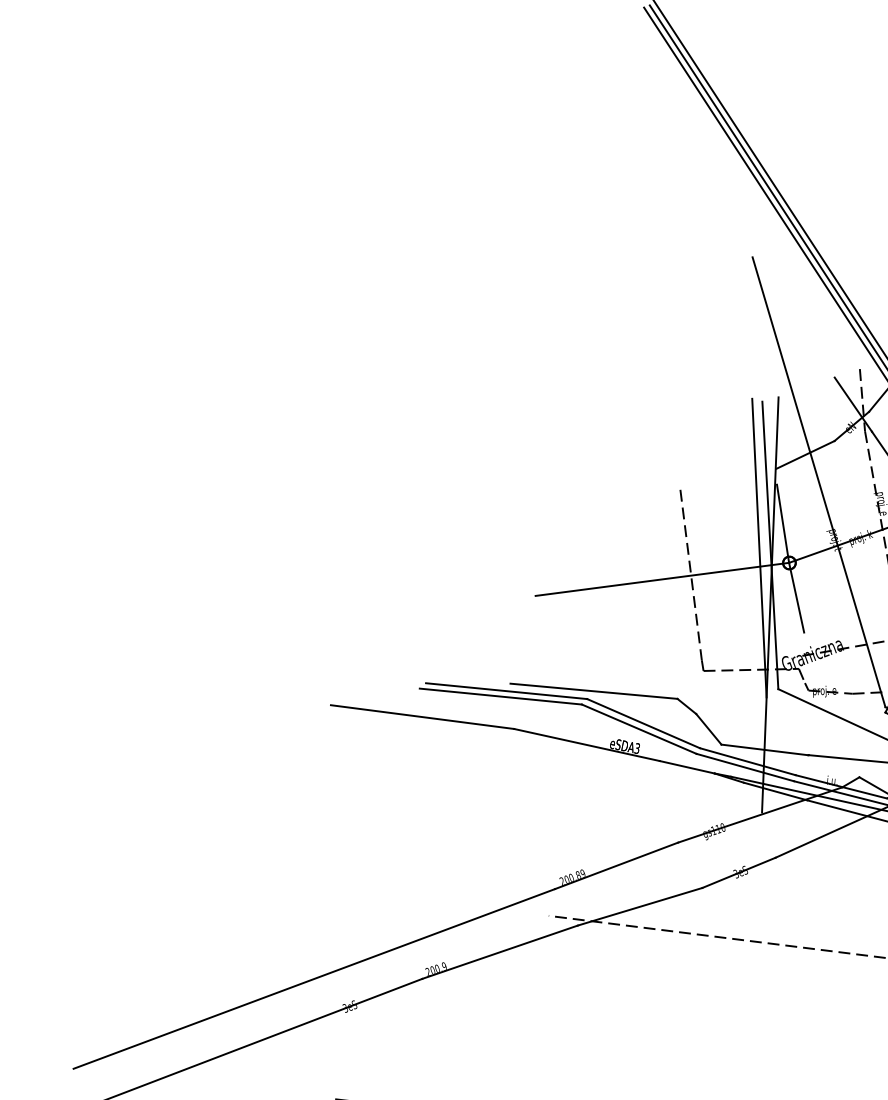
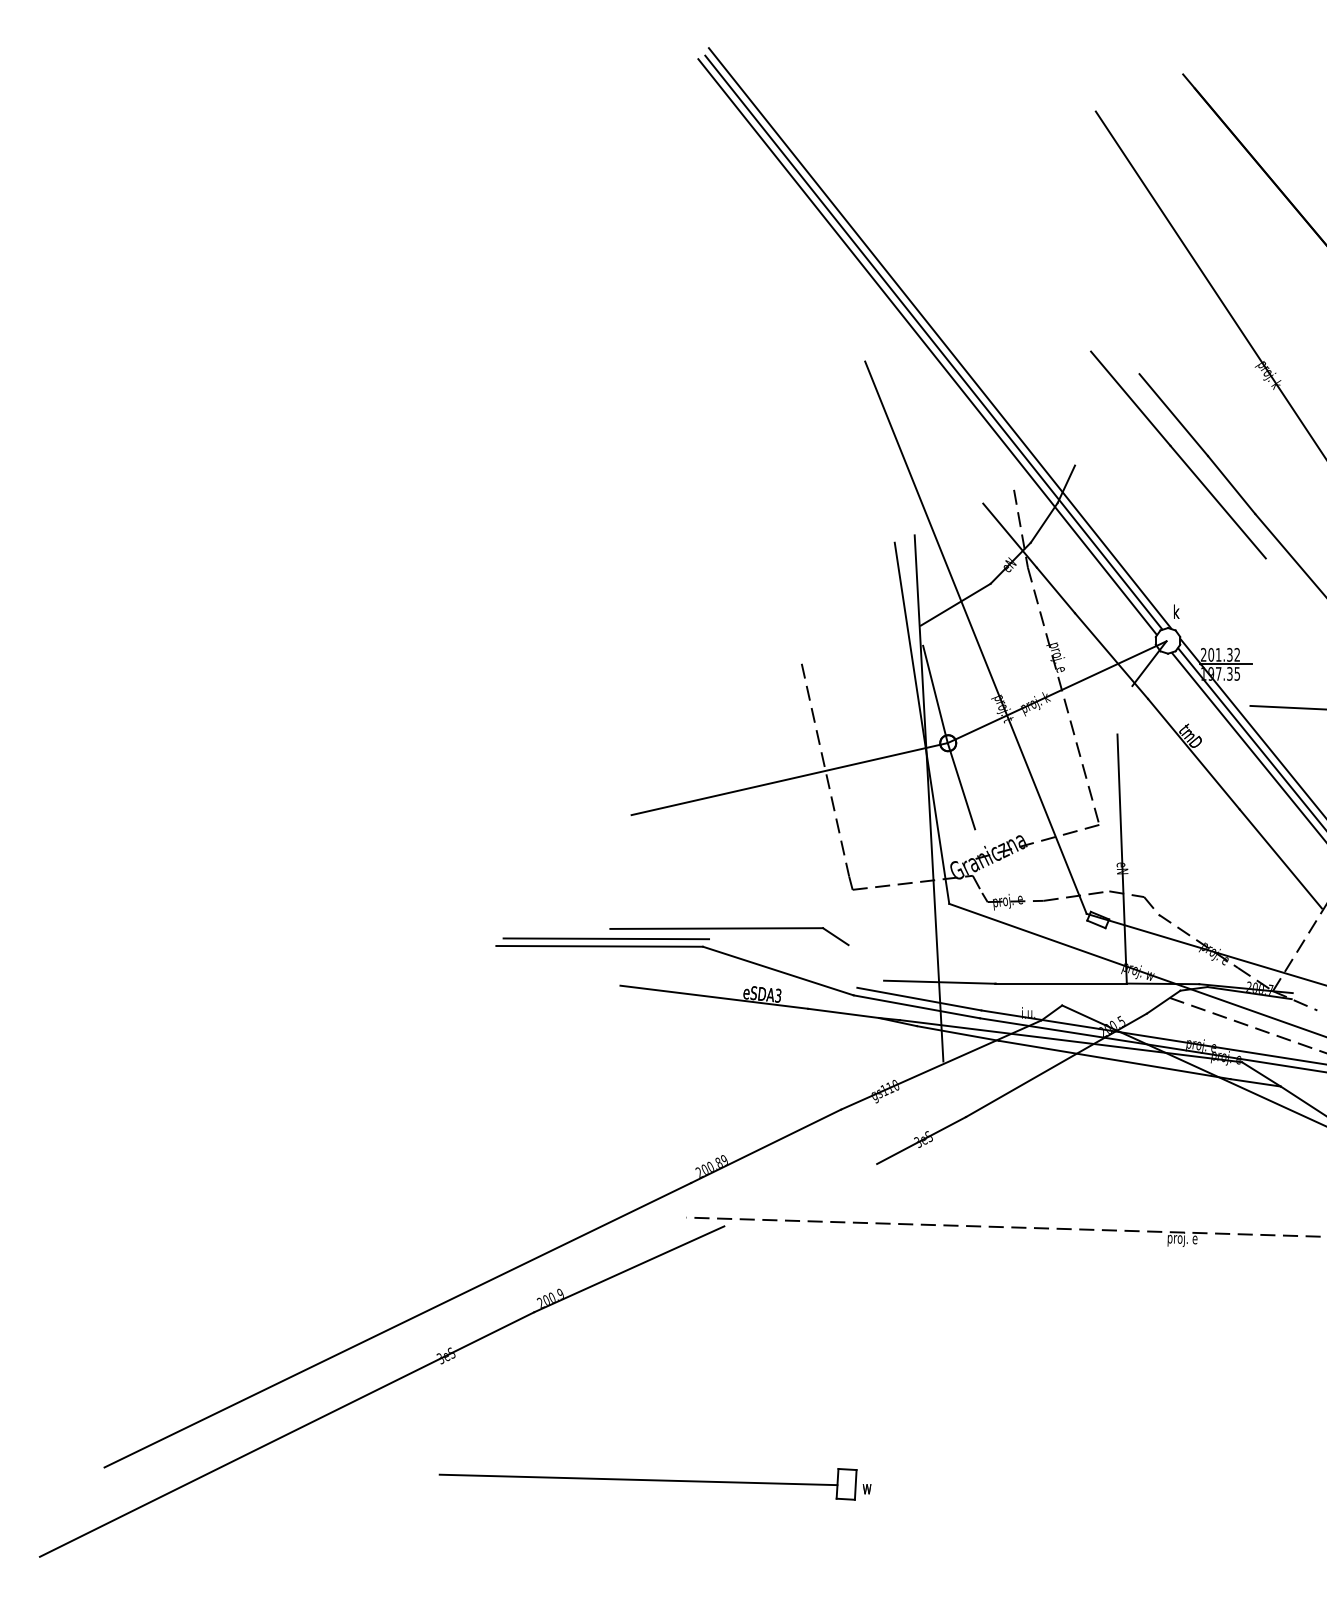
line: (759, 547) -> (908, 727), removed
line: (422, 717) -> (503, 981), removed
line: (643, 723) -> (783, 963), removed
line: (709, 729) -> (866, 962), removed
line: (639, 906) -> (800, 1195), removed

